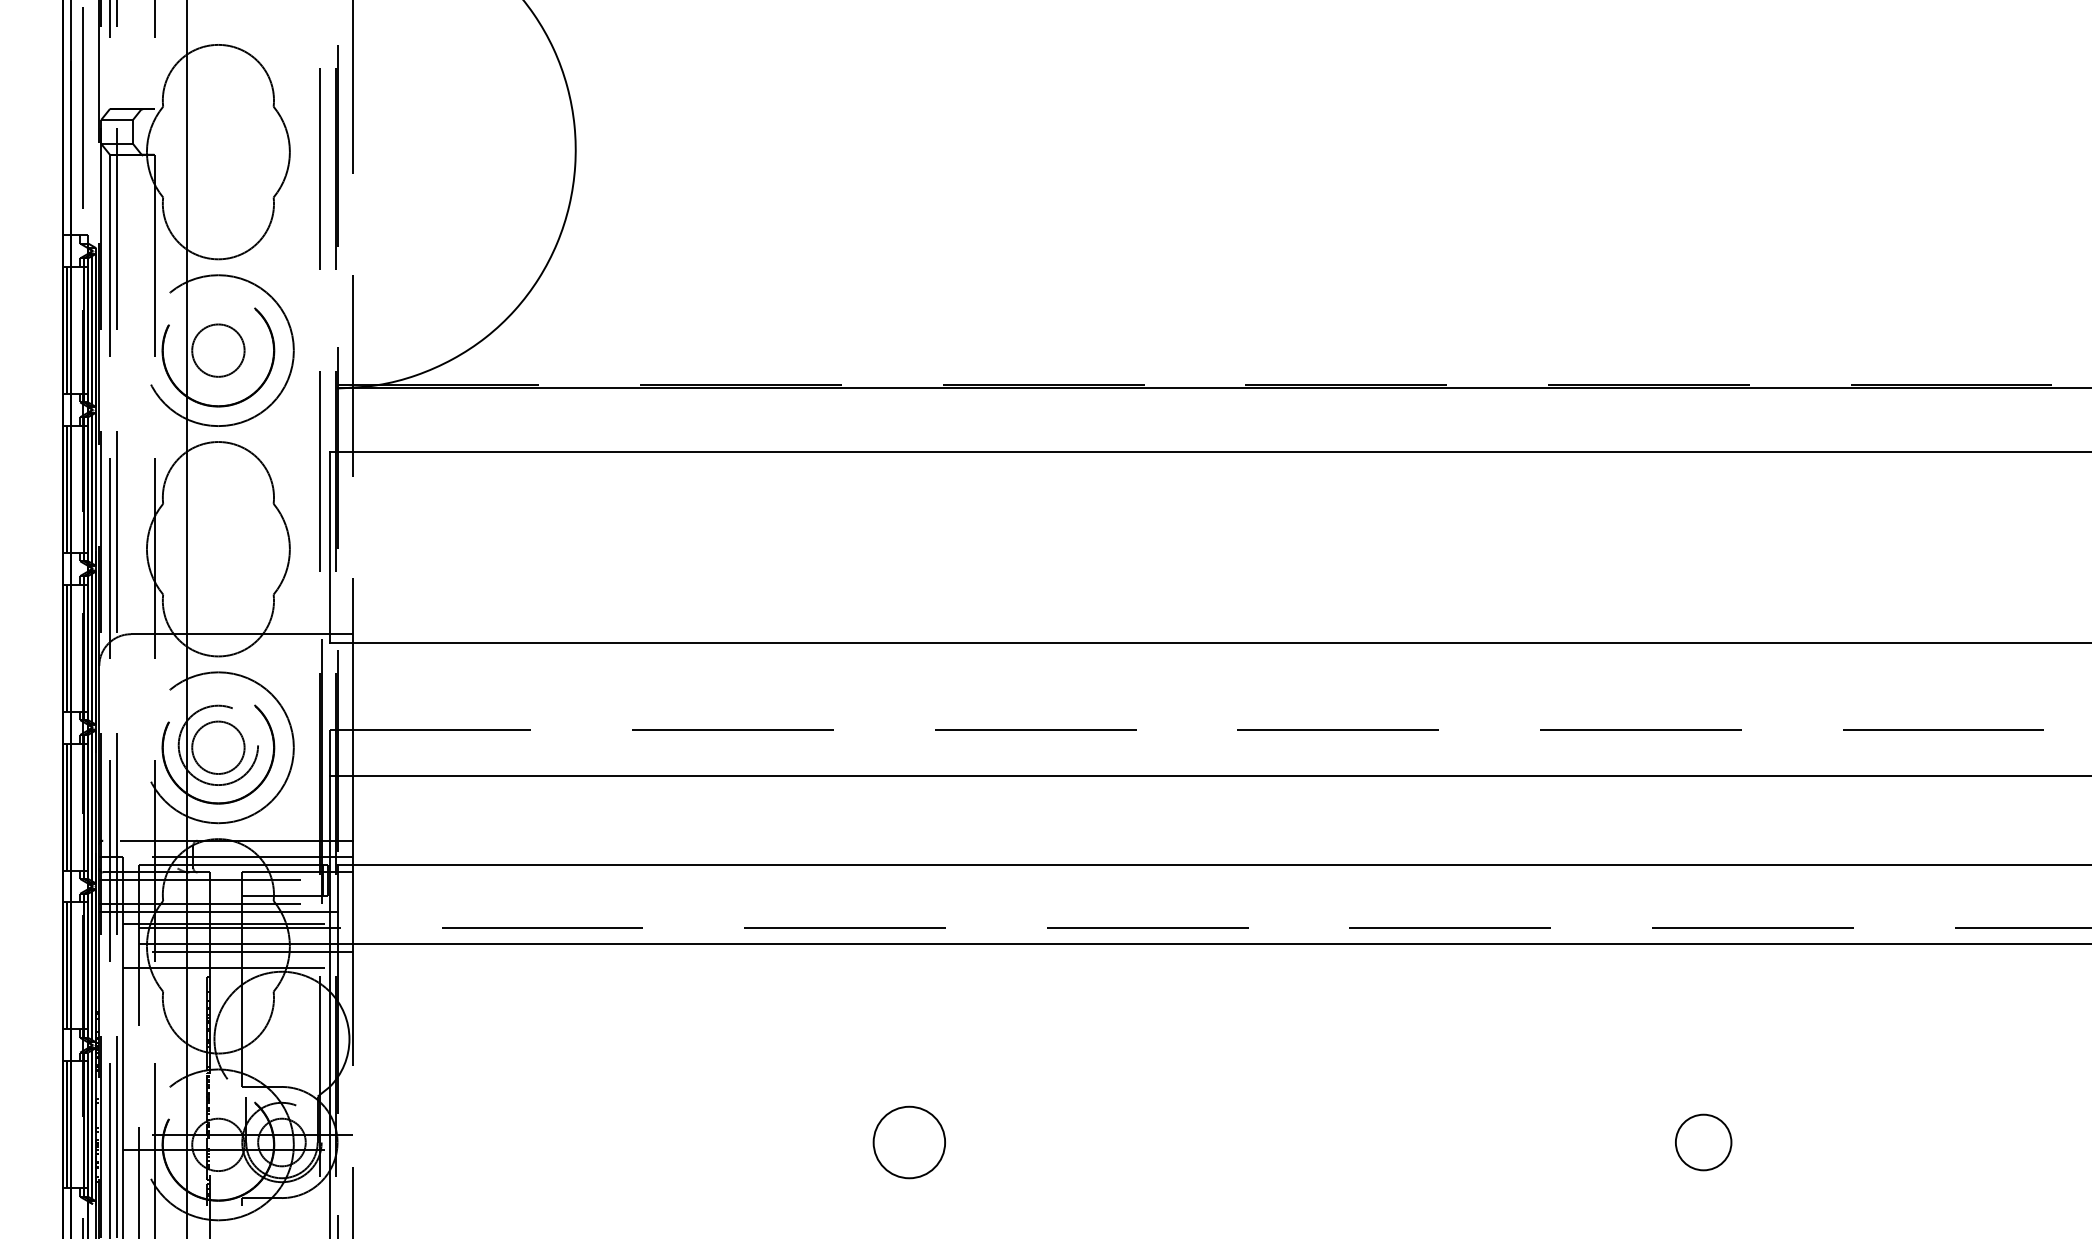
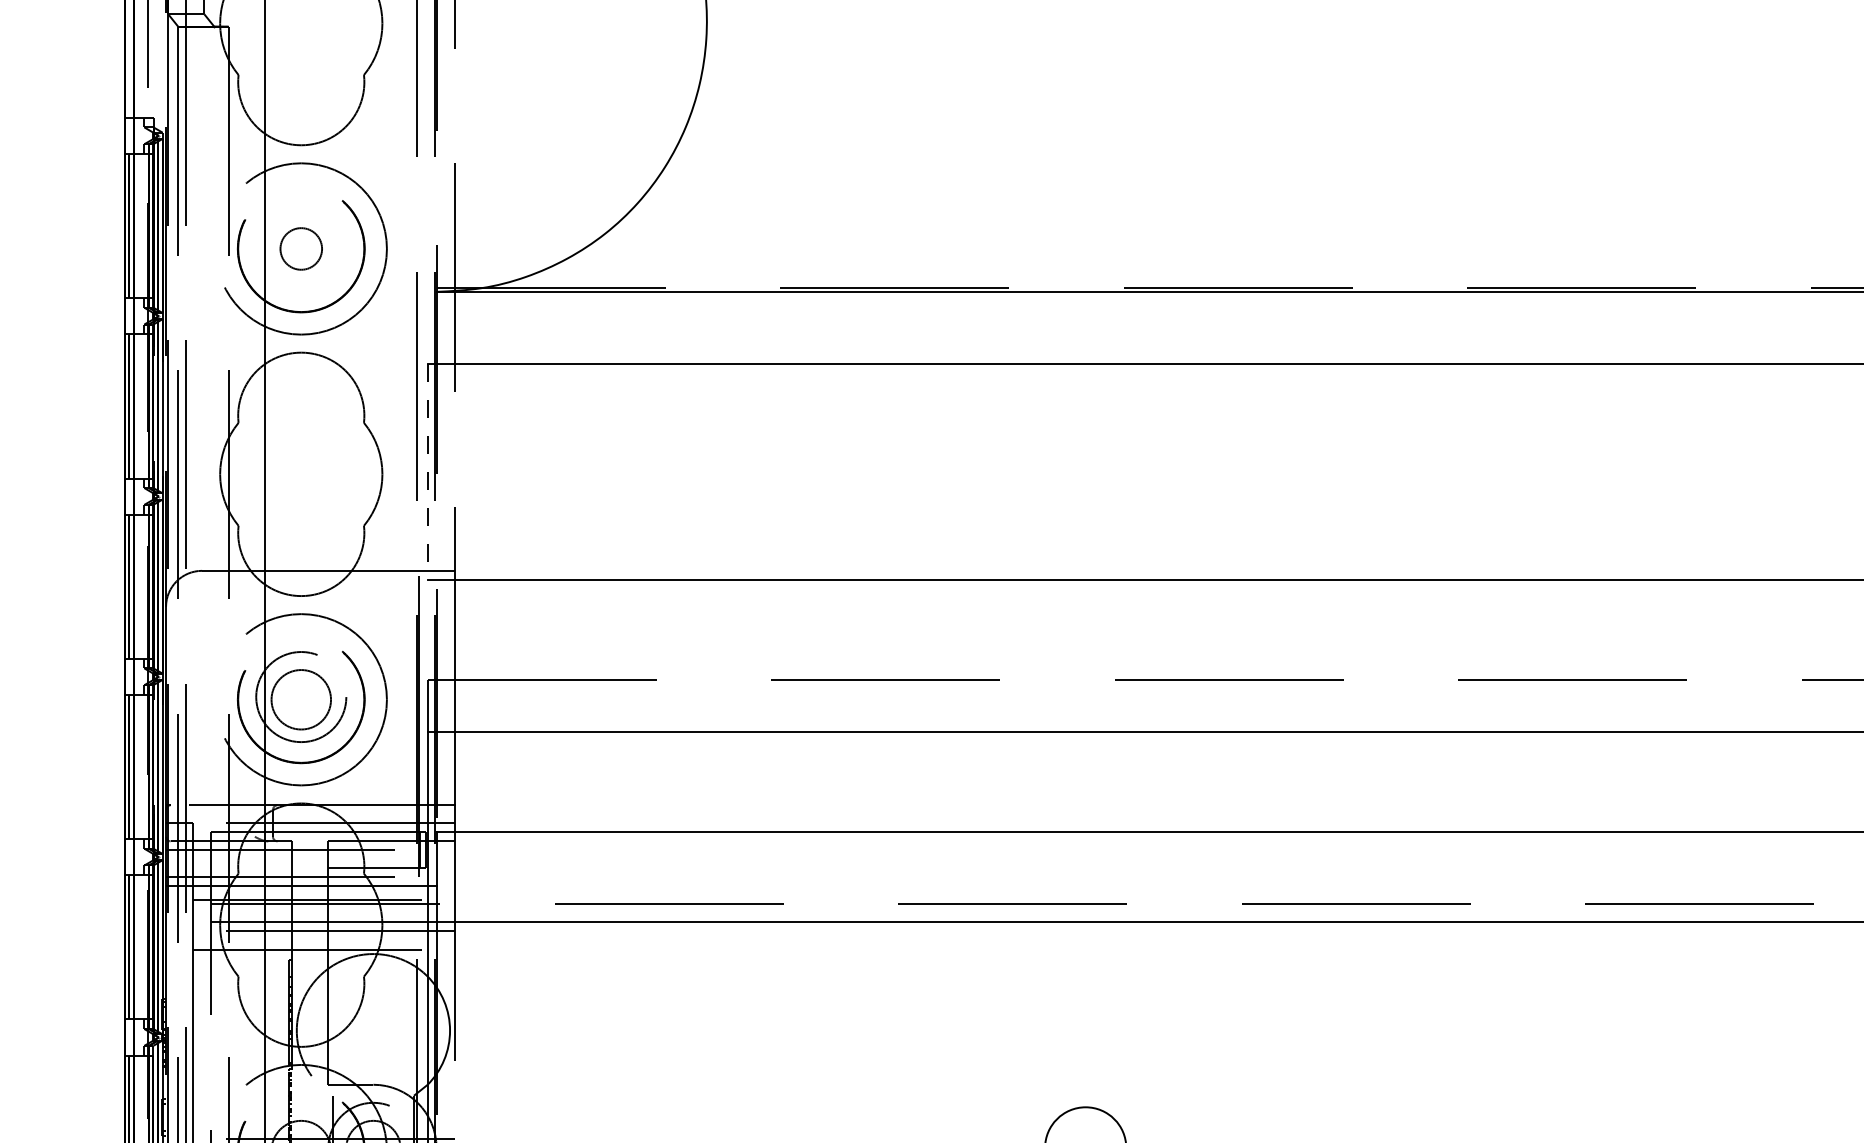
circle: (218, 350) -> (301, 248), size x0.7
line: (329, 547) -> (427, 472), solid -> dashed

